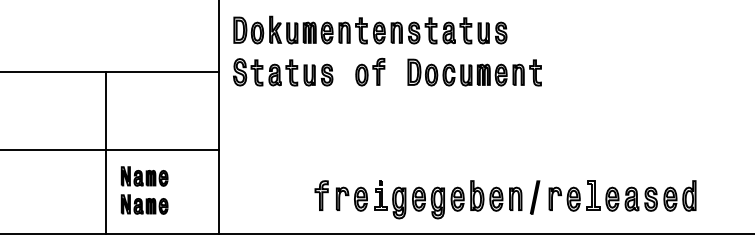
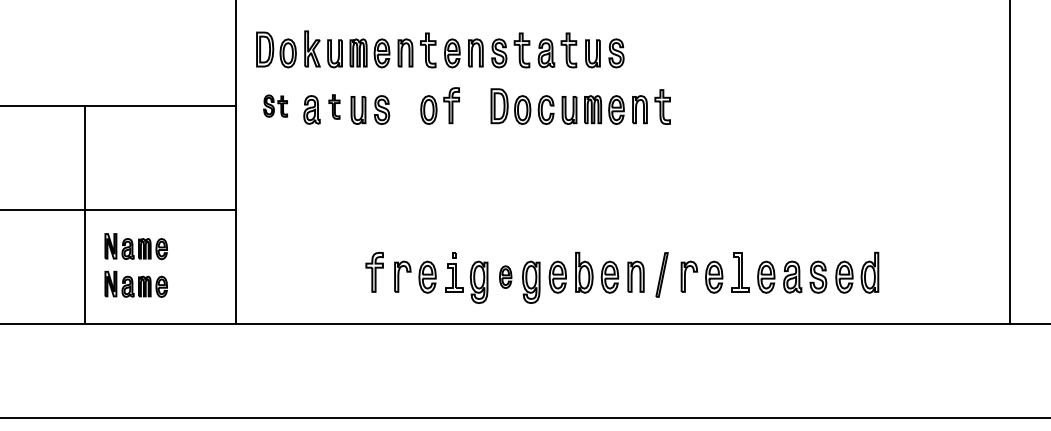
part: (248, 71) -> (275, 105), size x0.6
part: (291, 72) -> (334, 106), size x0.7
part: (418, 198) -> (505, 276), size x0.7

